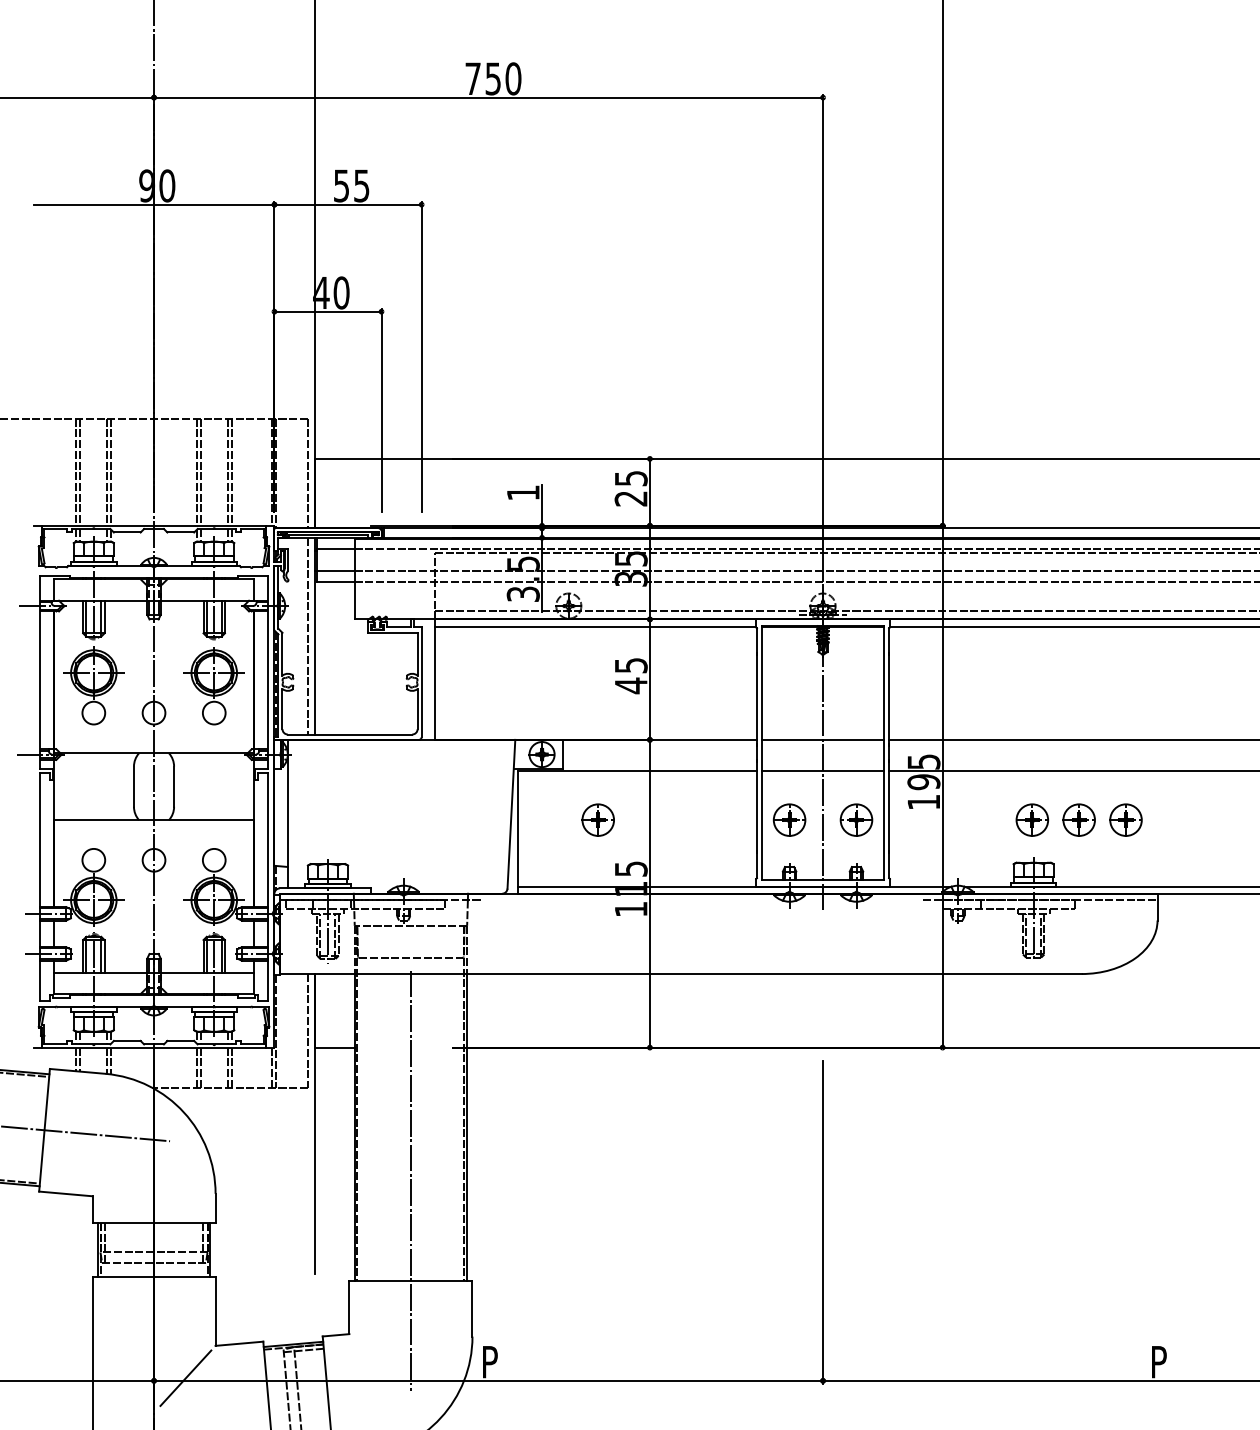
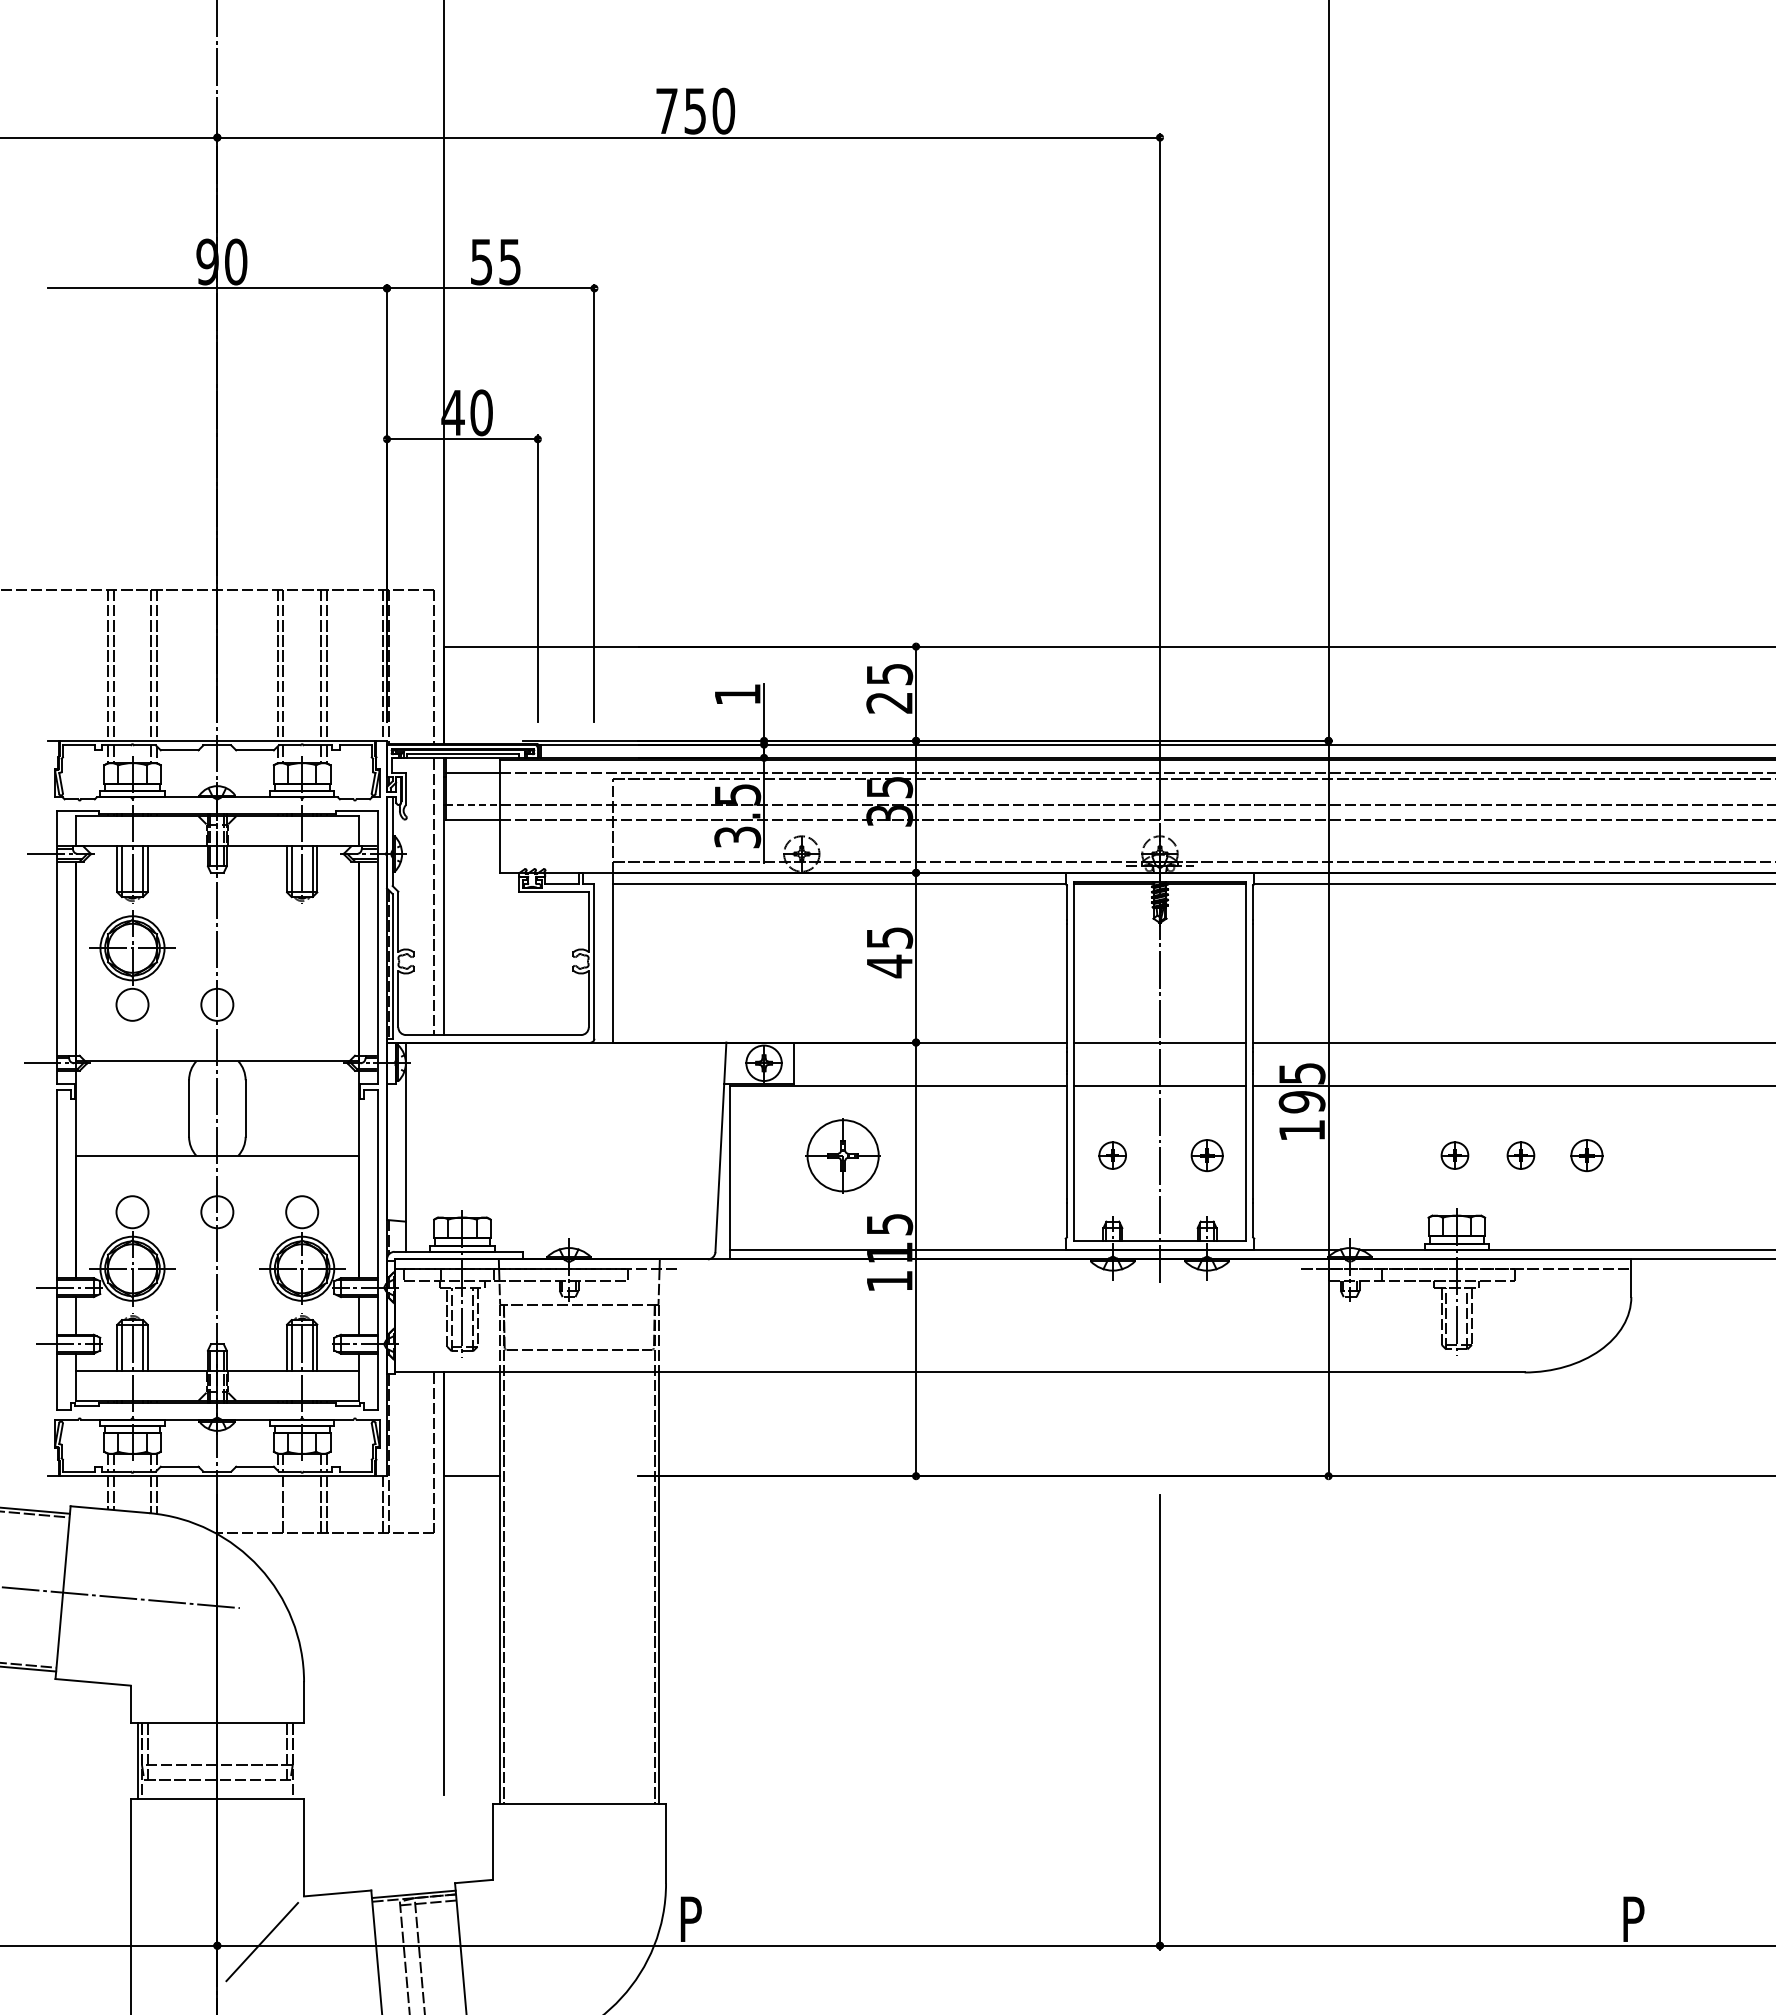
line: (335, 571) -> (473, 805), solid -> dashed
part: (214, 685) -> (302, 966), removed
part: (598, 820) -> (843, 1155), size x1.6
part: (789, 820) -> (1112, 1155), size x0.6
part: (856, 820) -> (1207, 1155), size x0.7
part: (1032, 820) -> (1454, 1155), size x0.6
part: (1078, 820) -> (1520, 1155), size x0.6
part: (1125, 820) -> (1586, 1155), size x0.7
line: (196, 1067) -> (277, 1504), removed
line: (411, 1180) -> (579, 1663), removed
line: (210, 1249) -> (296, 1760), removed

